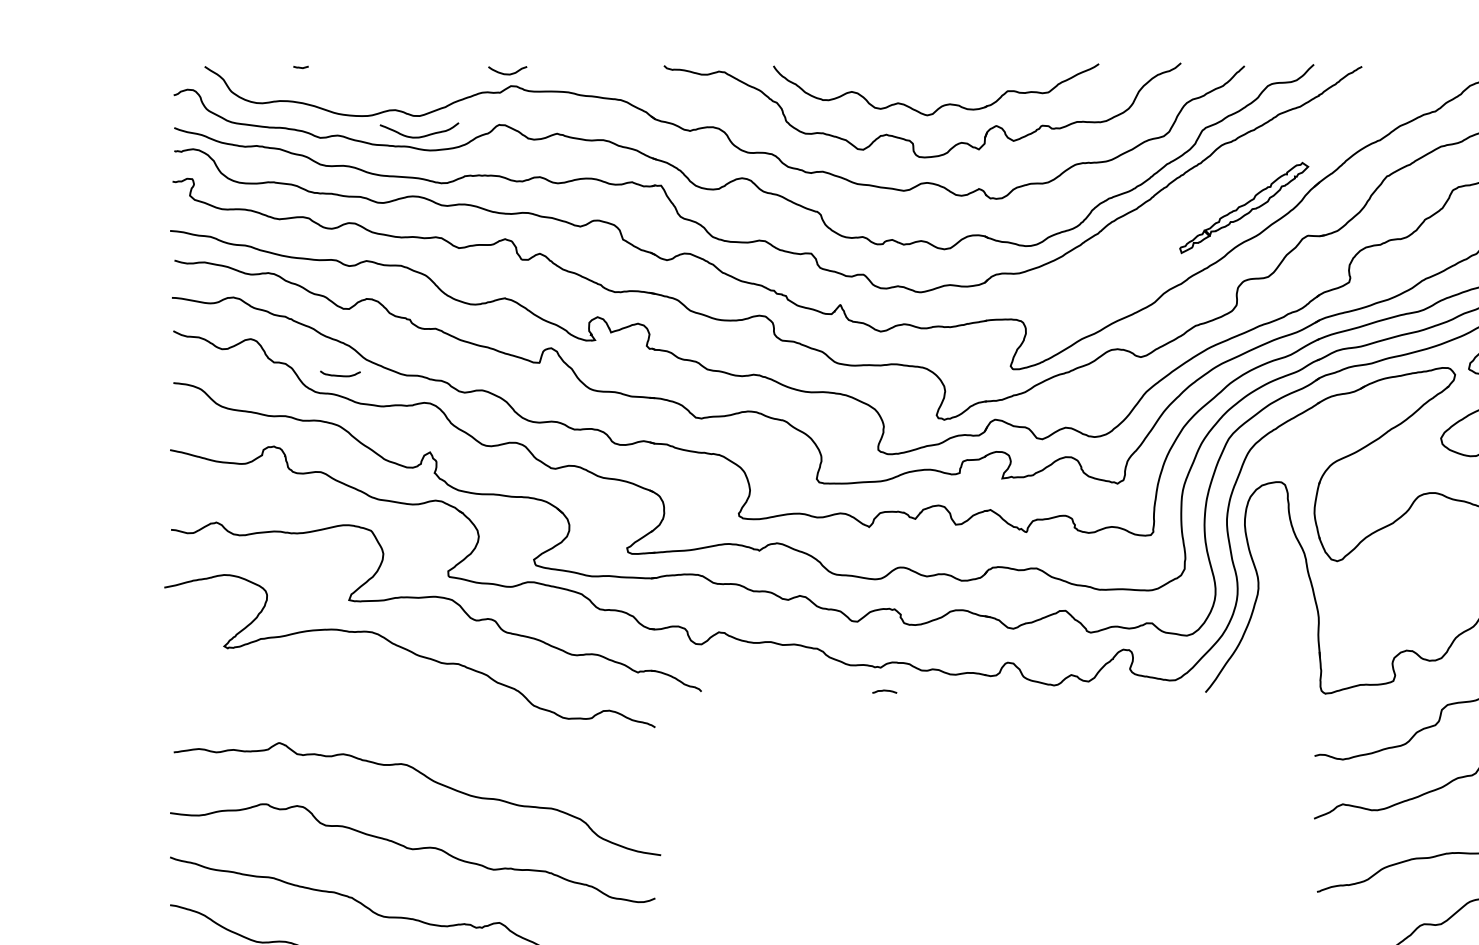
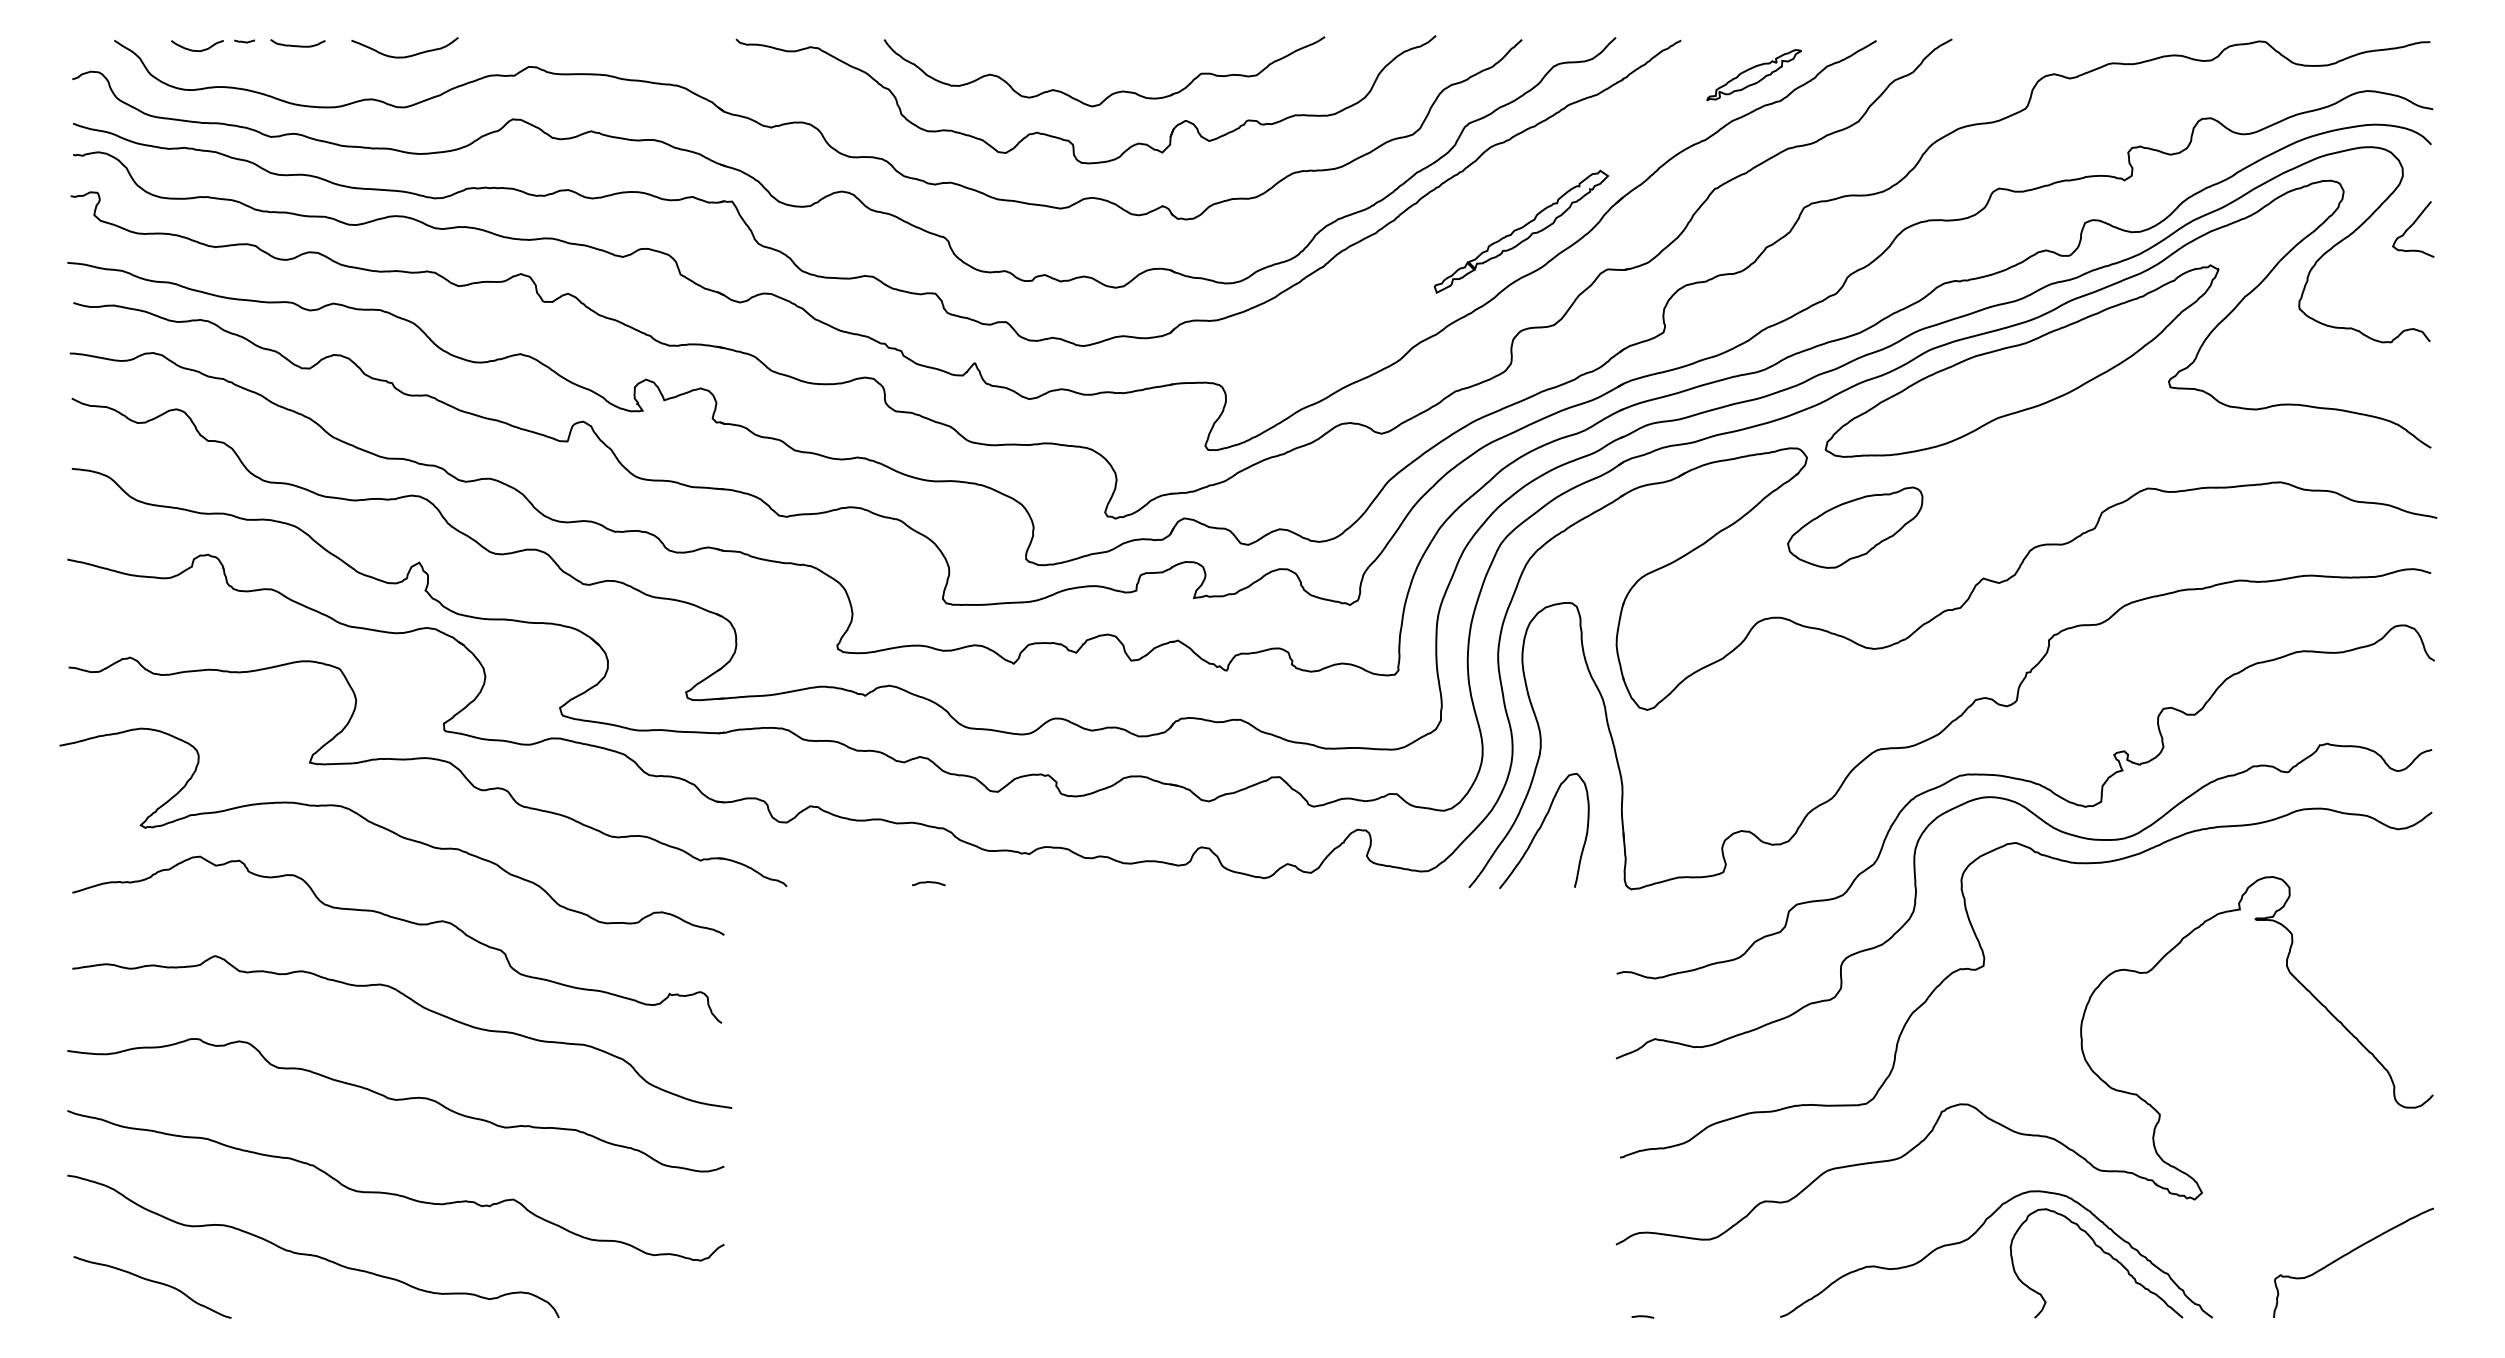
curve: (507, 74) -> (197, 50), moved
part: (1415, 92) -> (1753, 75), added
curve: (421, 136) -> (407, 55), moved
curve: (340, 375) -> (297, 45), moved
curve: (1258, 649) -> (1540, 829), added
curve: (884, 690) -> (928, 882), moved
curve: (418, 717) -> (403, 921), added

